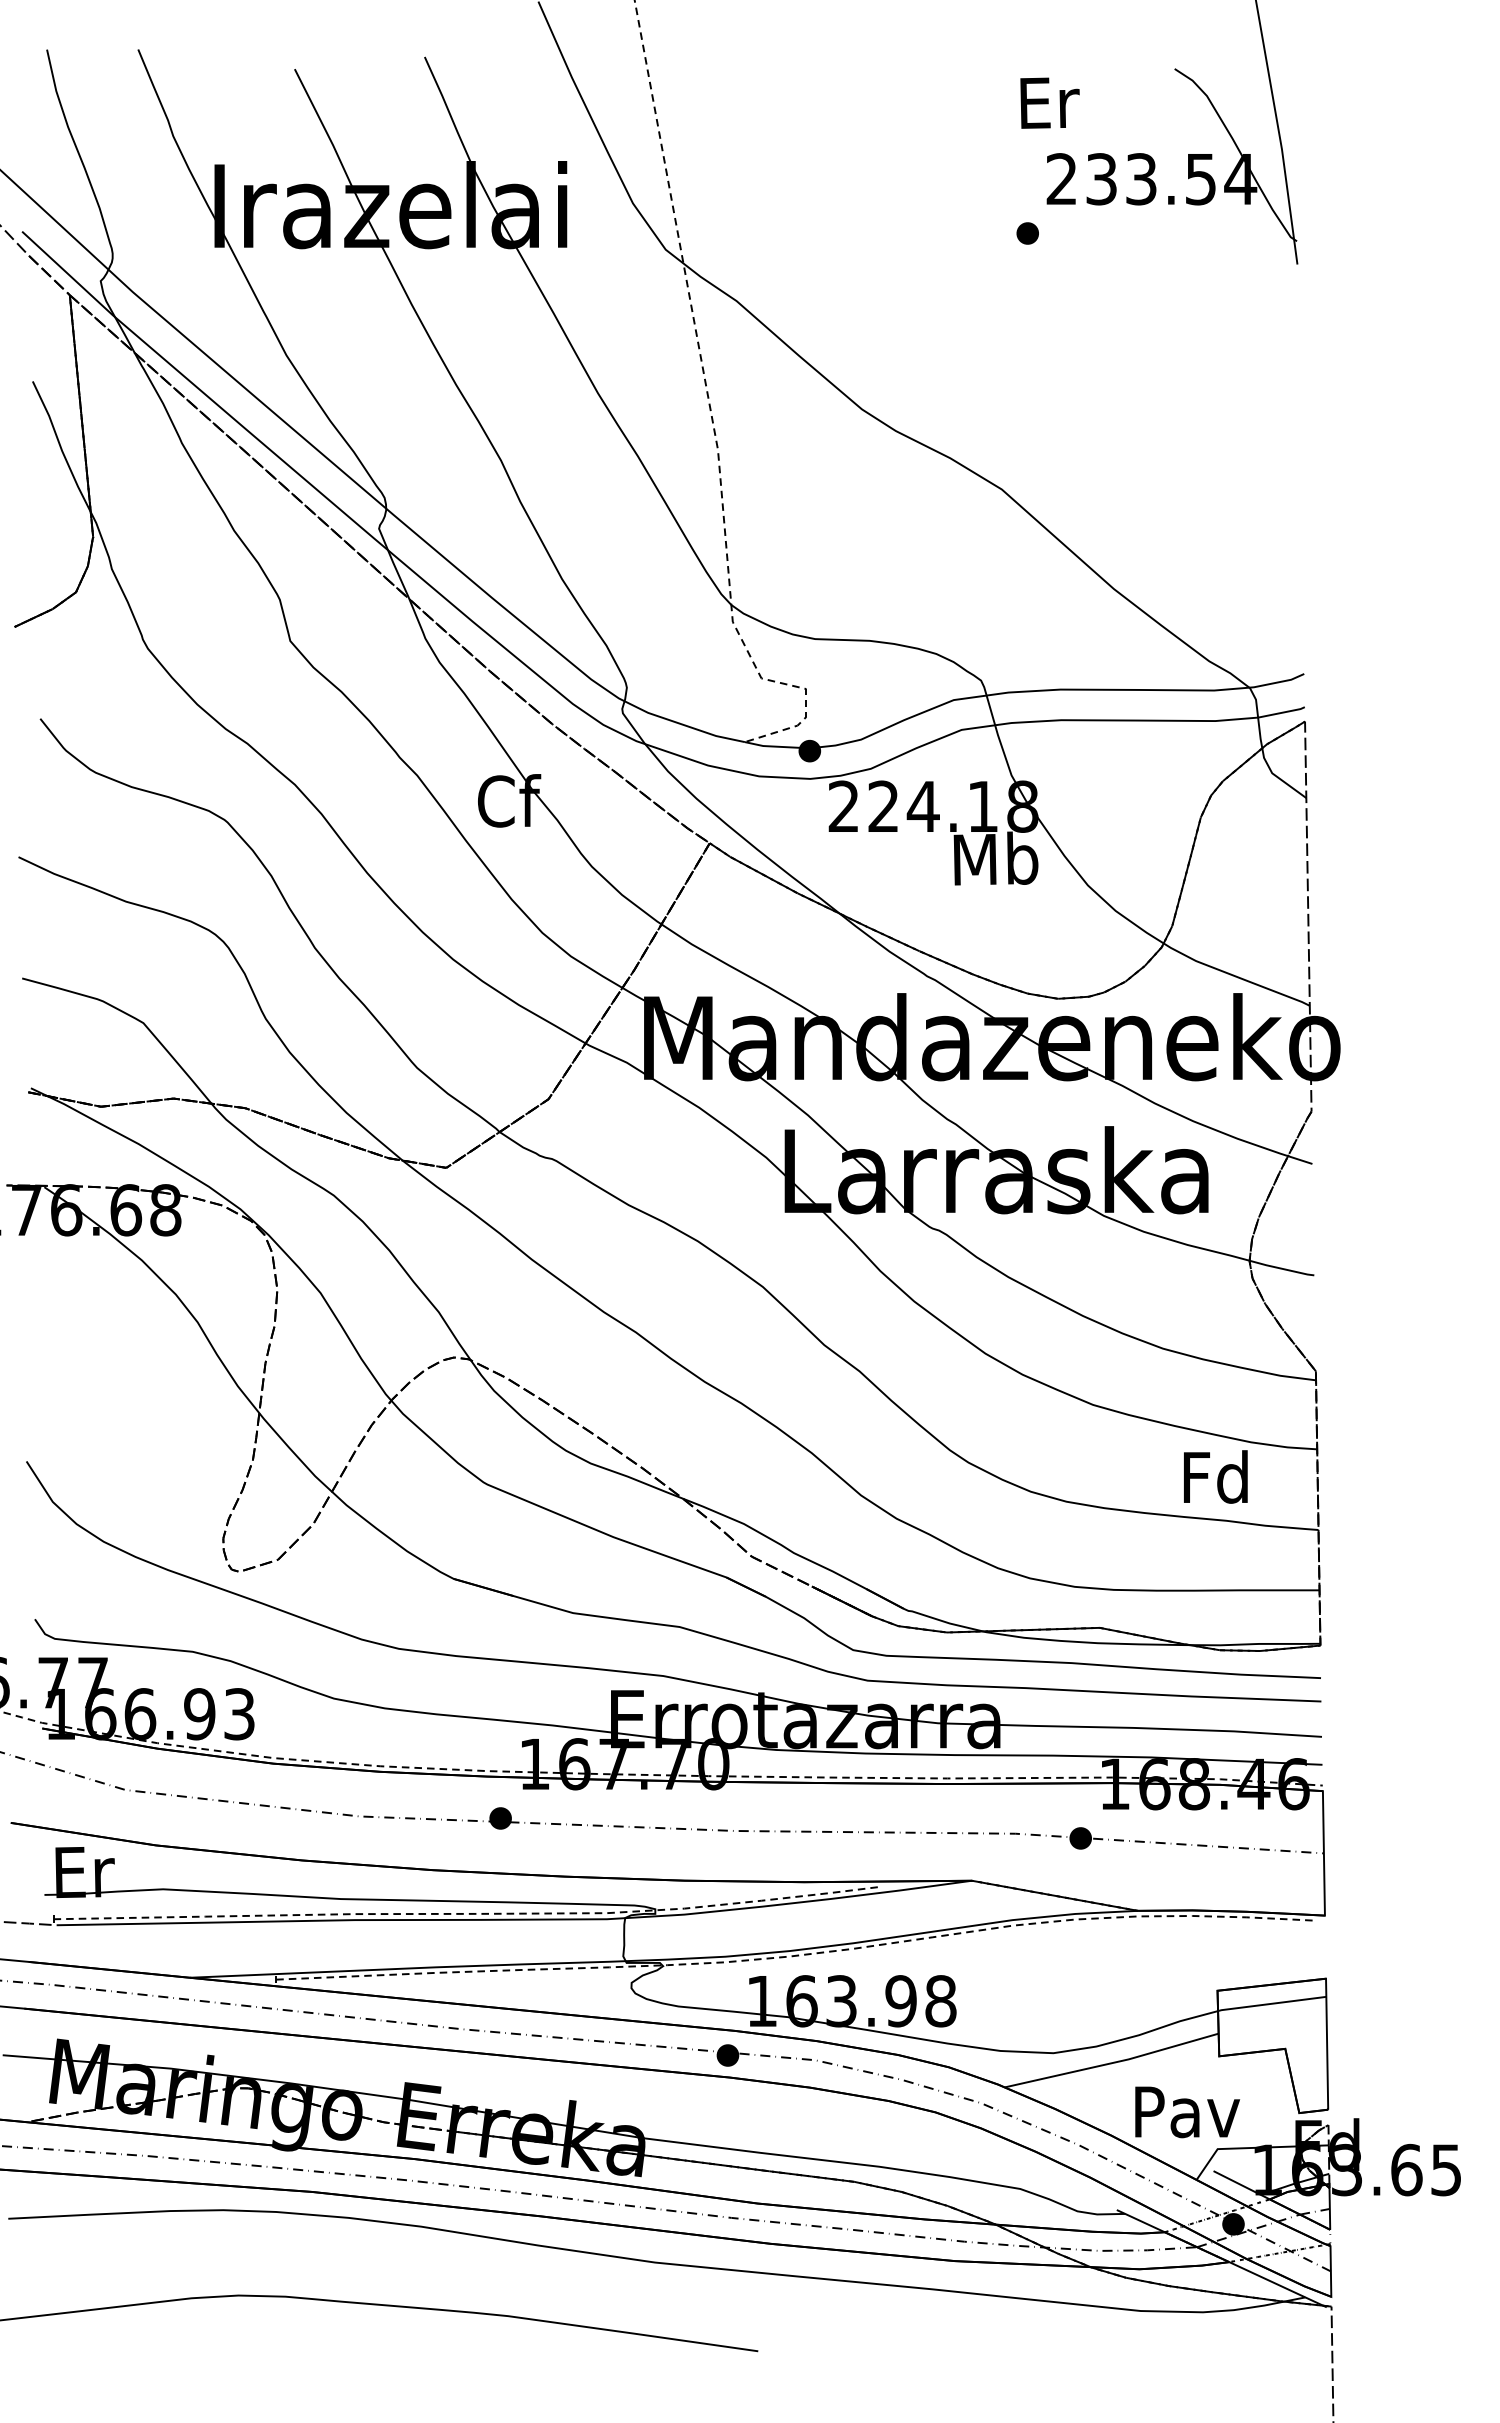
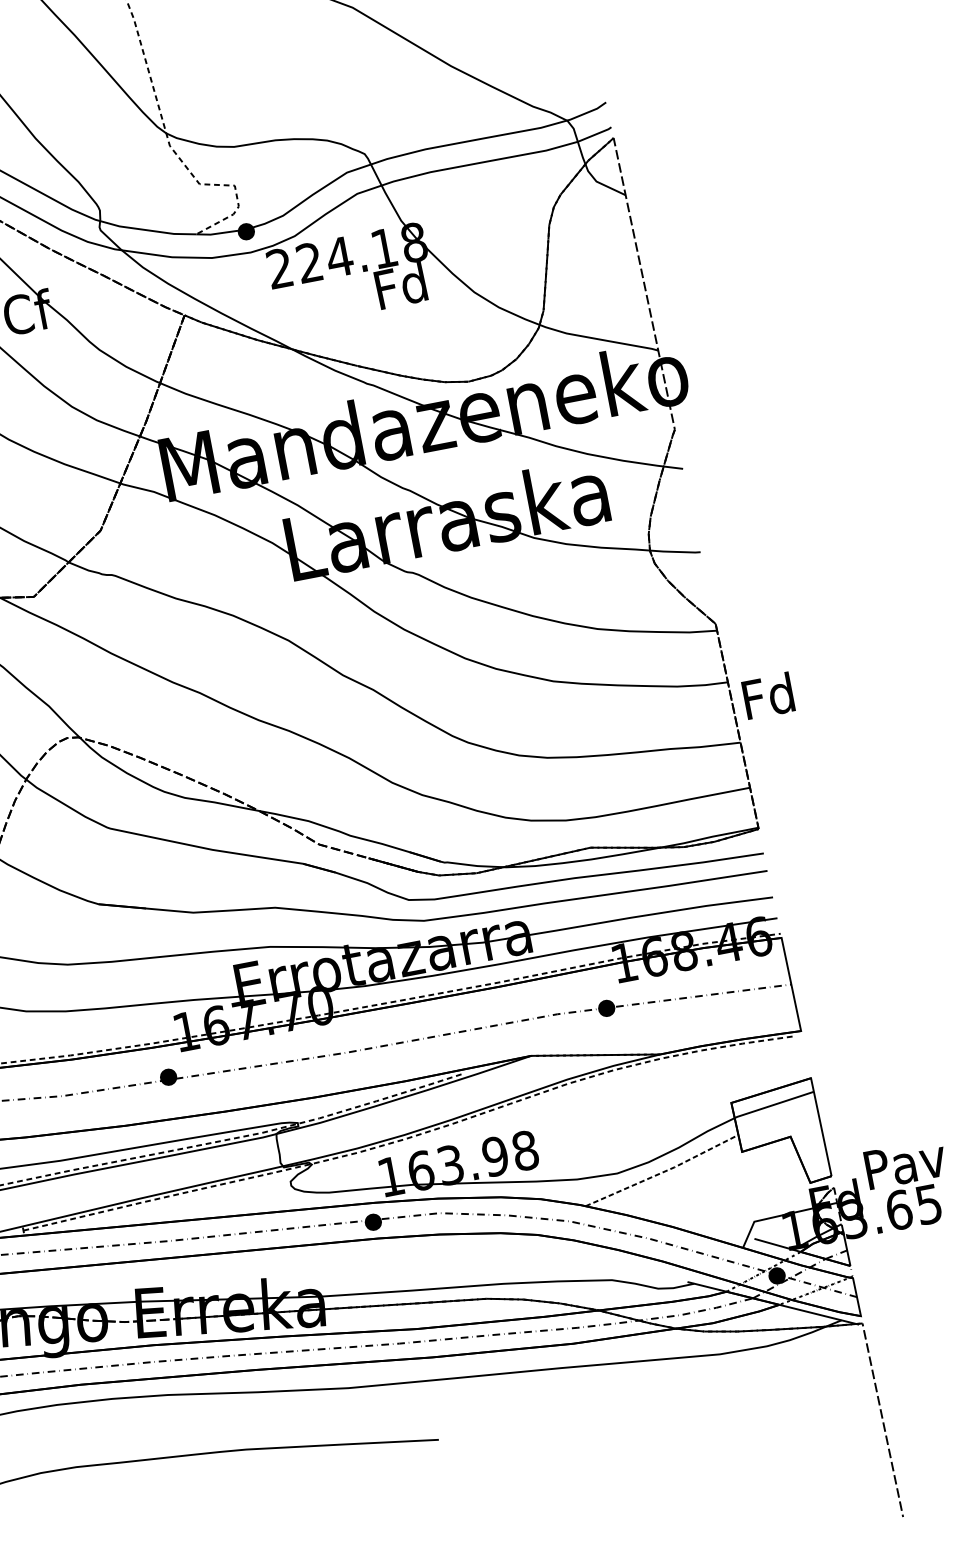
text: (995, 858) -> (401, 285), Mb -> Fd
text: (1215, 1476) -> (768, 695), moved
line: (1113, 2062) -> (663, 1171), solid -> dashed
text: (1187, 2112) -> (905, 1164), moved

